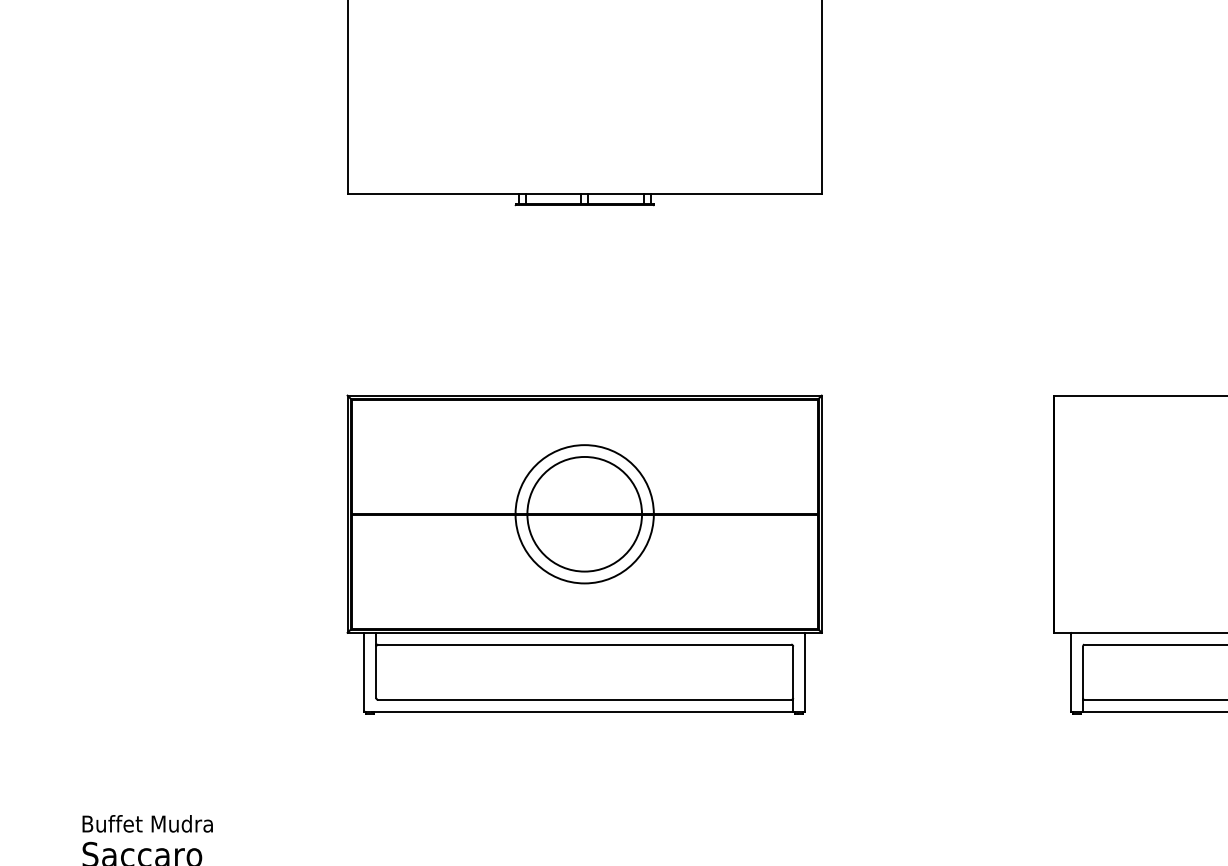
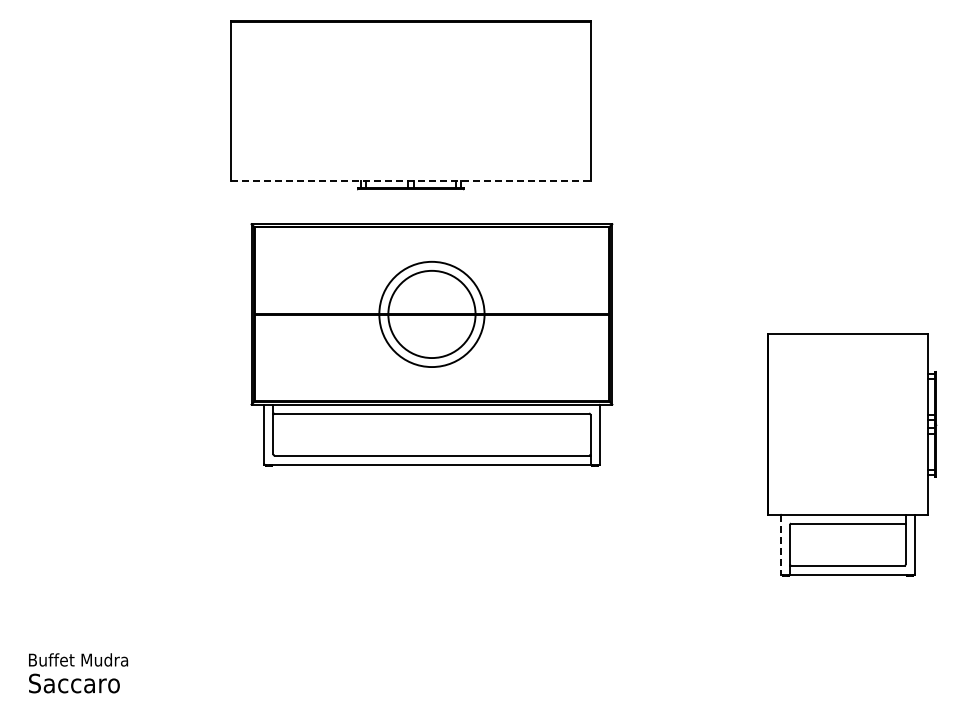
line: (585, 194) -> (411, 181), solid -> dashed
part: (584, 553) -> (431, 344), moved
line: (1071, 672) -> (781, 544), solid -> dashed

